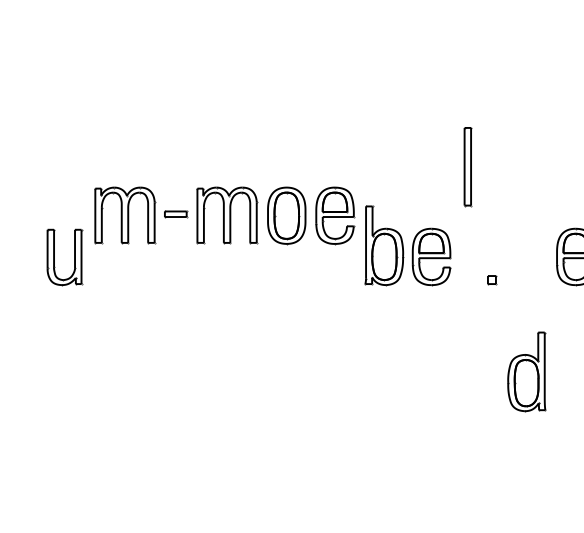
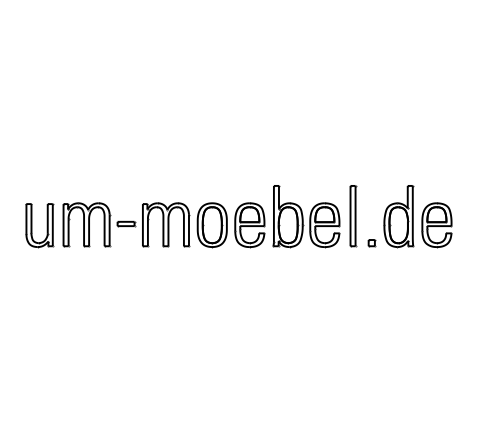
part: (468, 167) -> (353, 216), moved
part: (223, 216) -> (163, 225), moved
part: (526, 371) -> (398, 216), moved

